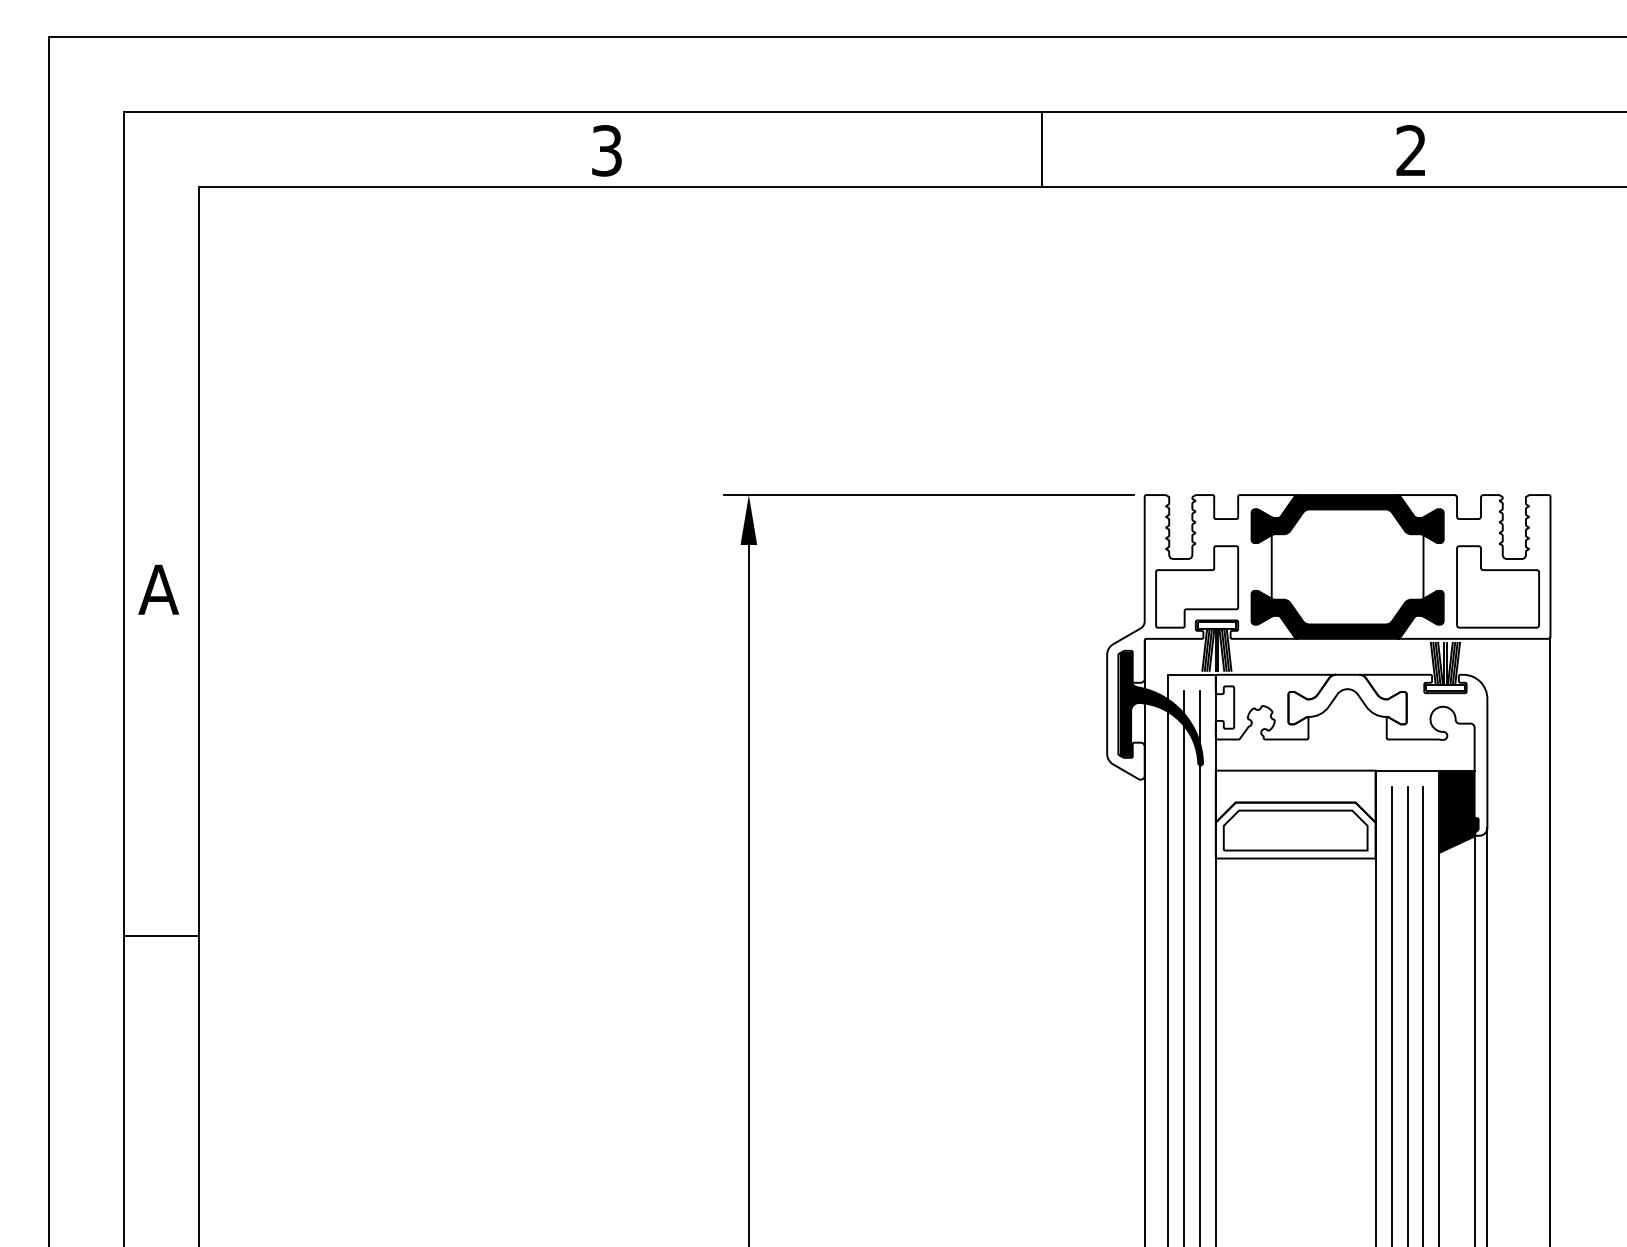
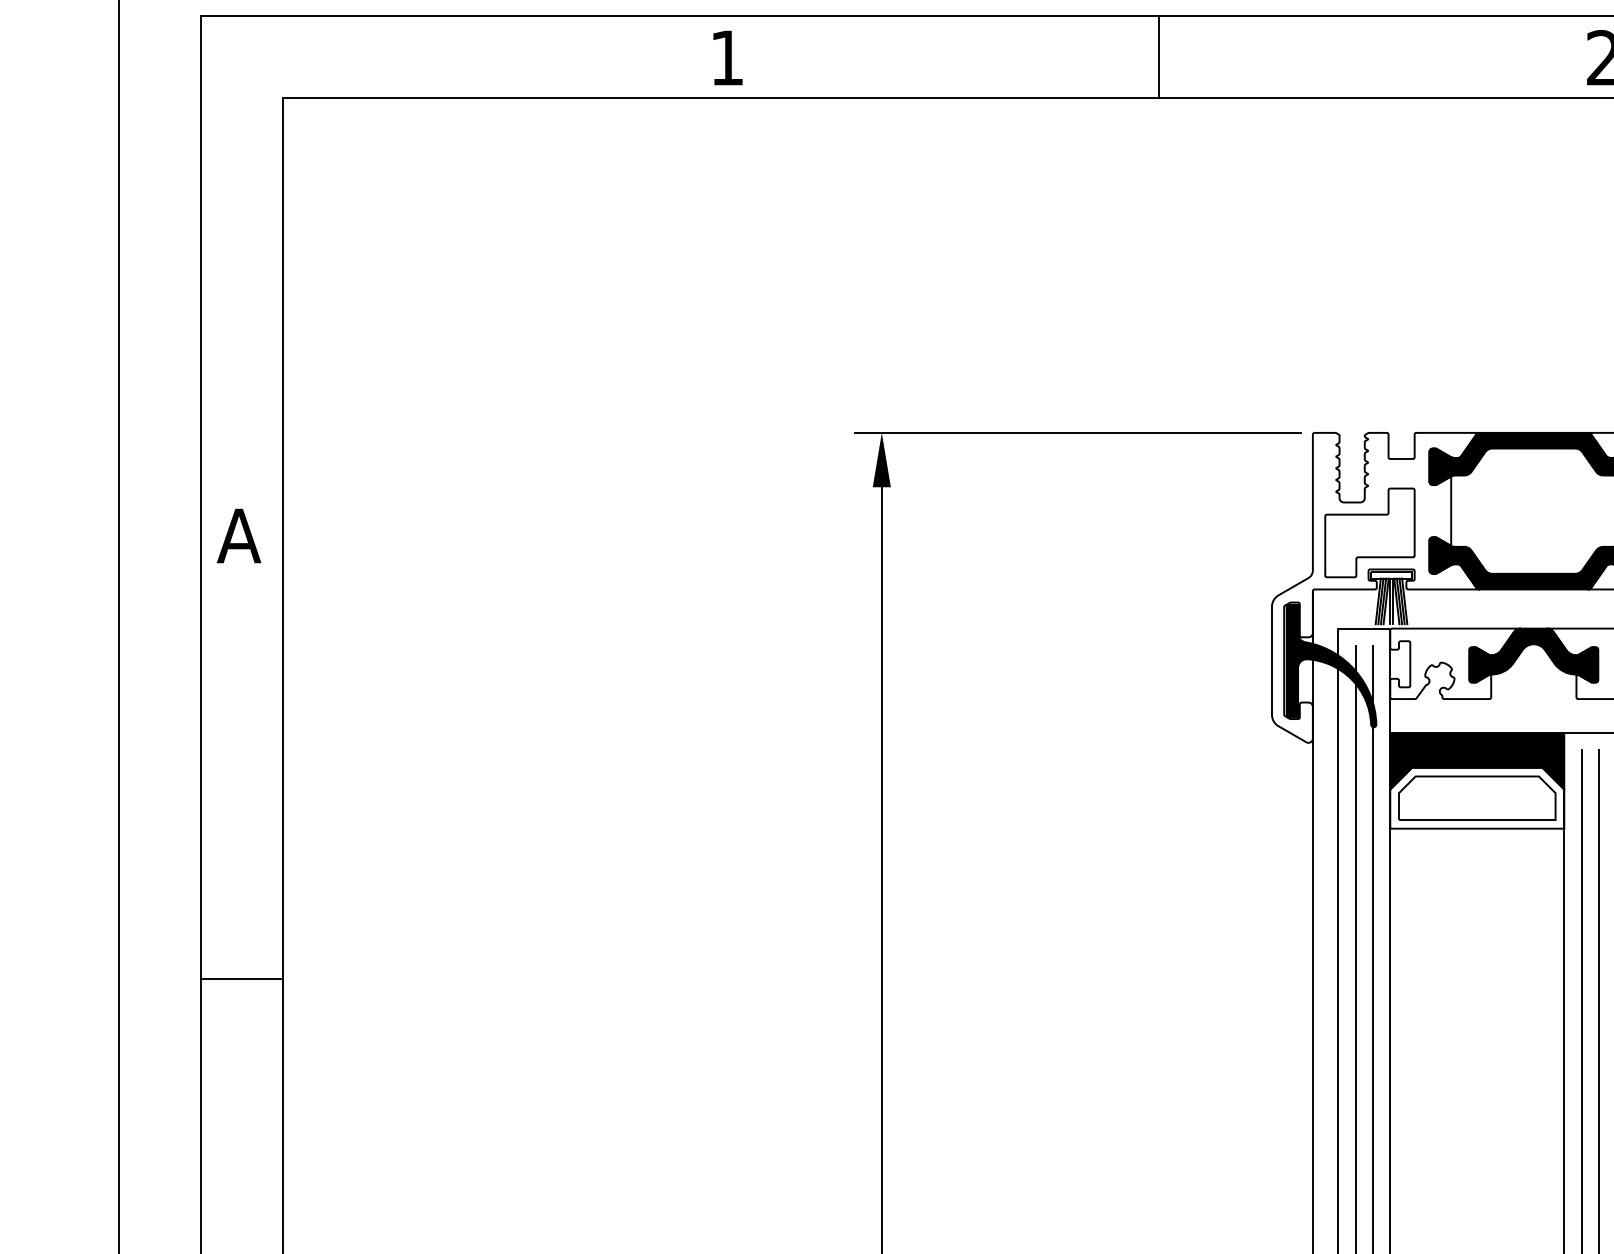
line: (1042, 149) -> (1159, 56), moved
text: (606, 150) -> (726, 57), 3 -> 1
fill: (1347, 699) -> (1533, 655), added
fill: (1295, 796) -> (1477, 761), added
line: (160, 935) -> (241, 978), moved

